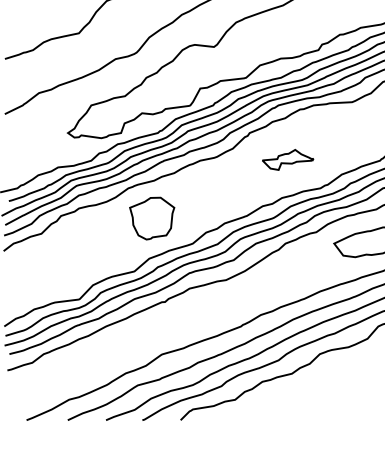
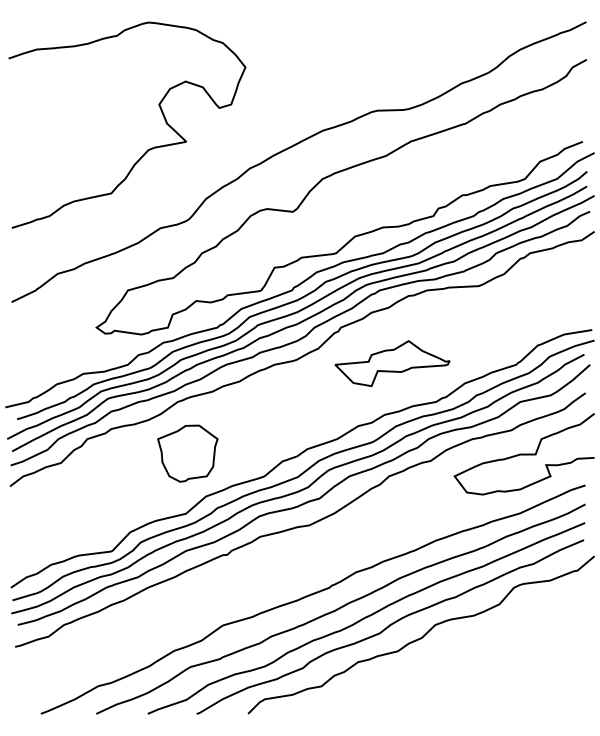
part: (288, 159) -> (392, 363), size x1.67
part: (151, 218) -> (187, 453), moved

